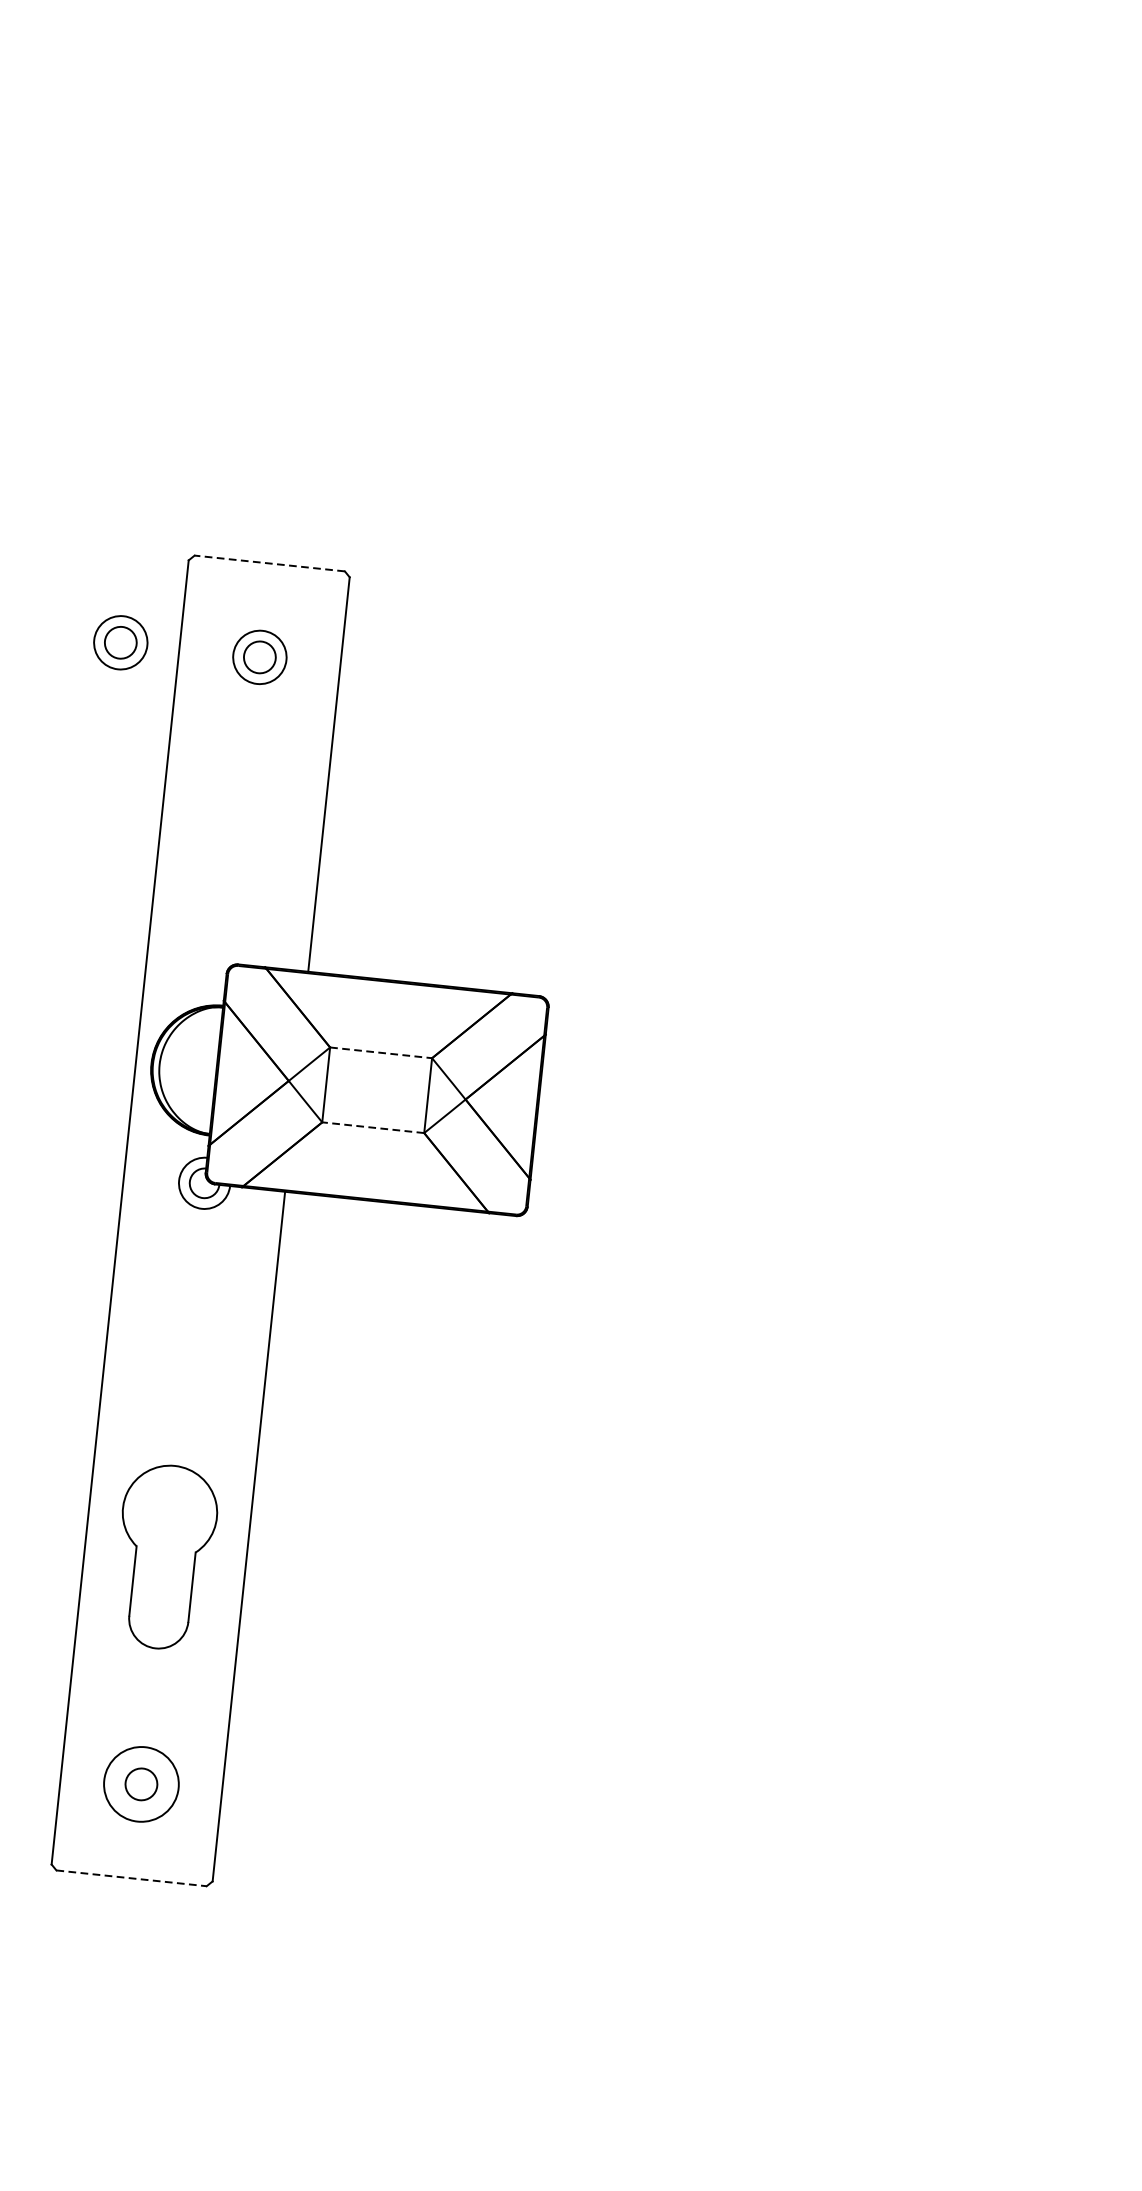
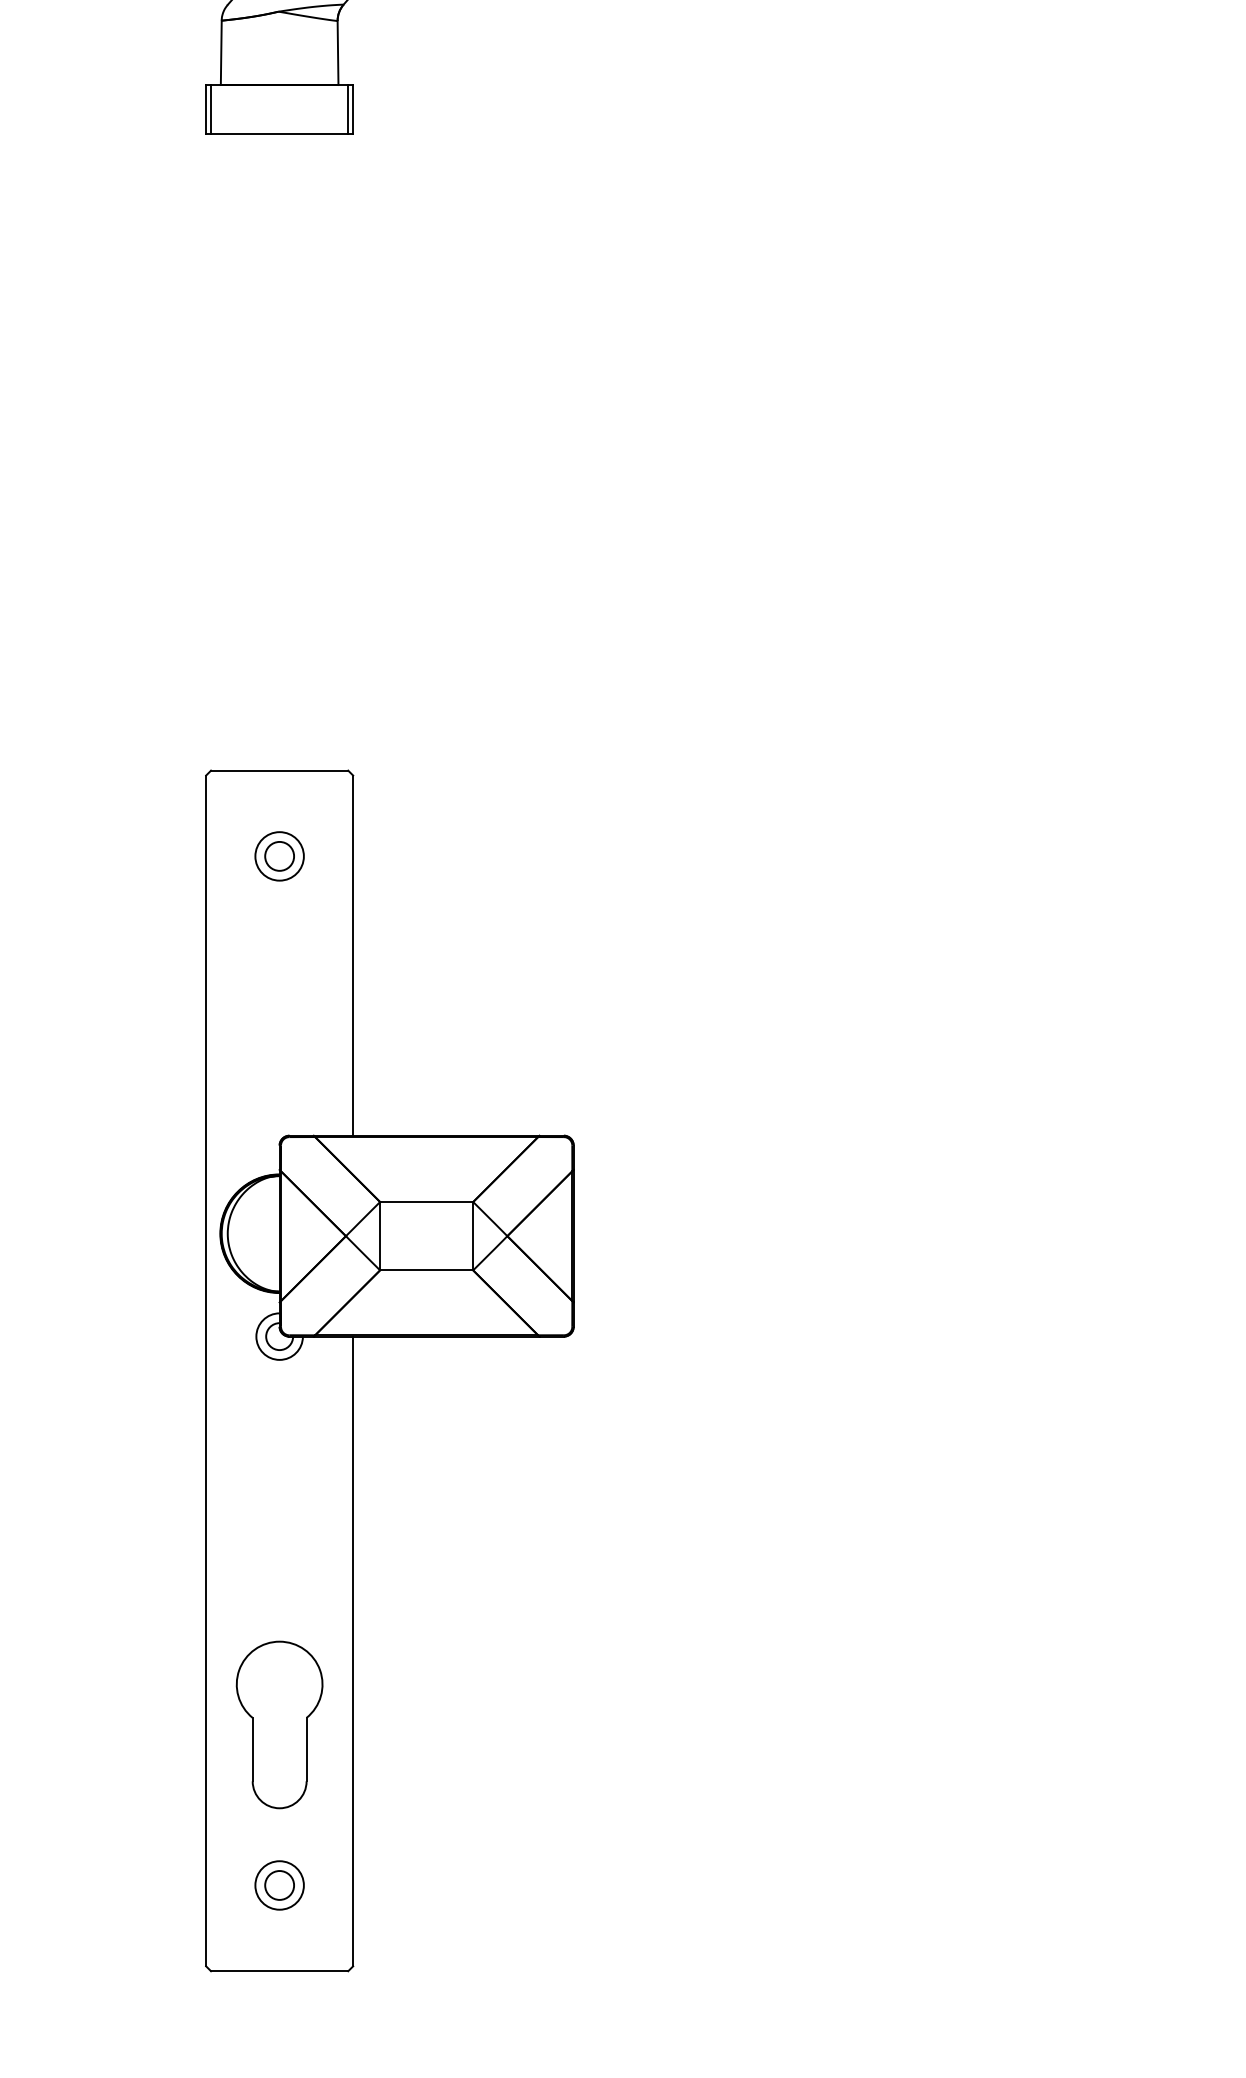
line: (269, 563) -> (279, 770), dashed -> solid
part: (120, 642) -> (152, 856), removed
line: (380, 1053) -> (426, 1202), dashed -> solid
line: (373, 1127) -> (426, 1270), dashed -> solid
part: (165, 1556) -> (279, 1724), moved
circle: (141, 1784) -> (279, 1885), size x0.71
line: (131, 1878) -> (279, 1971), dashed -> solid

